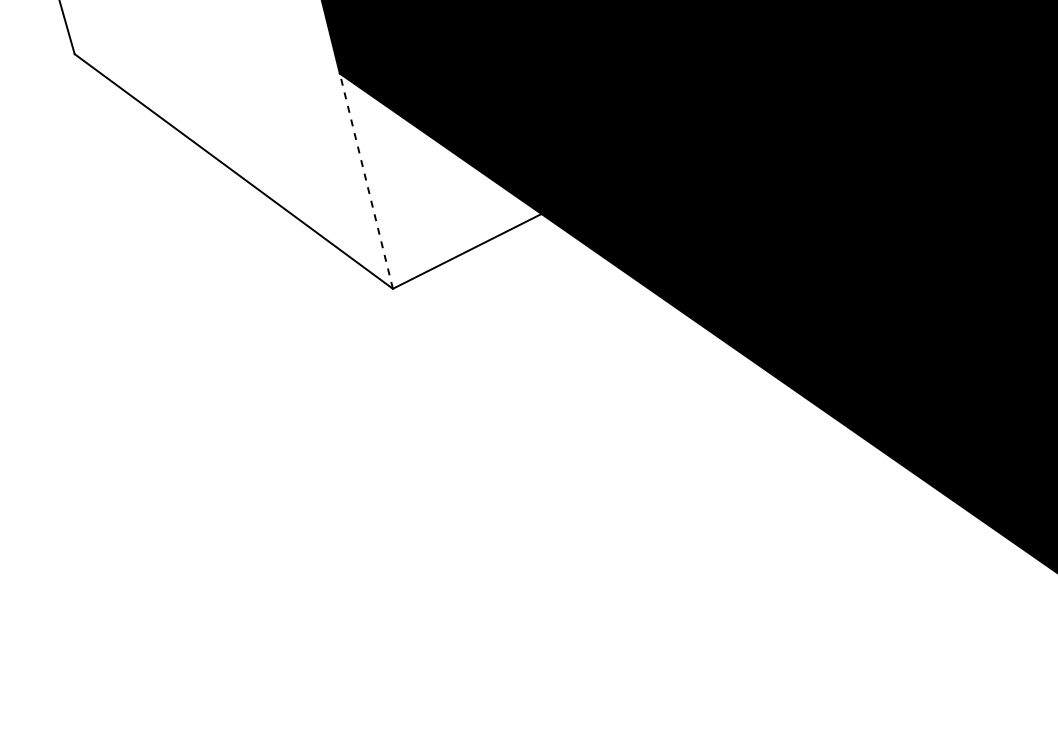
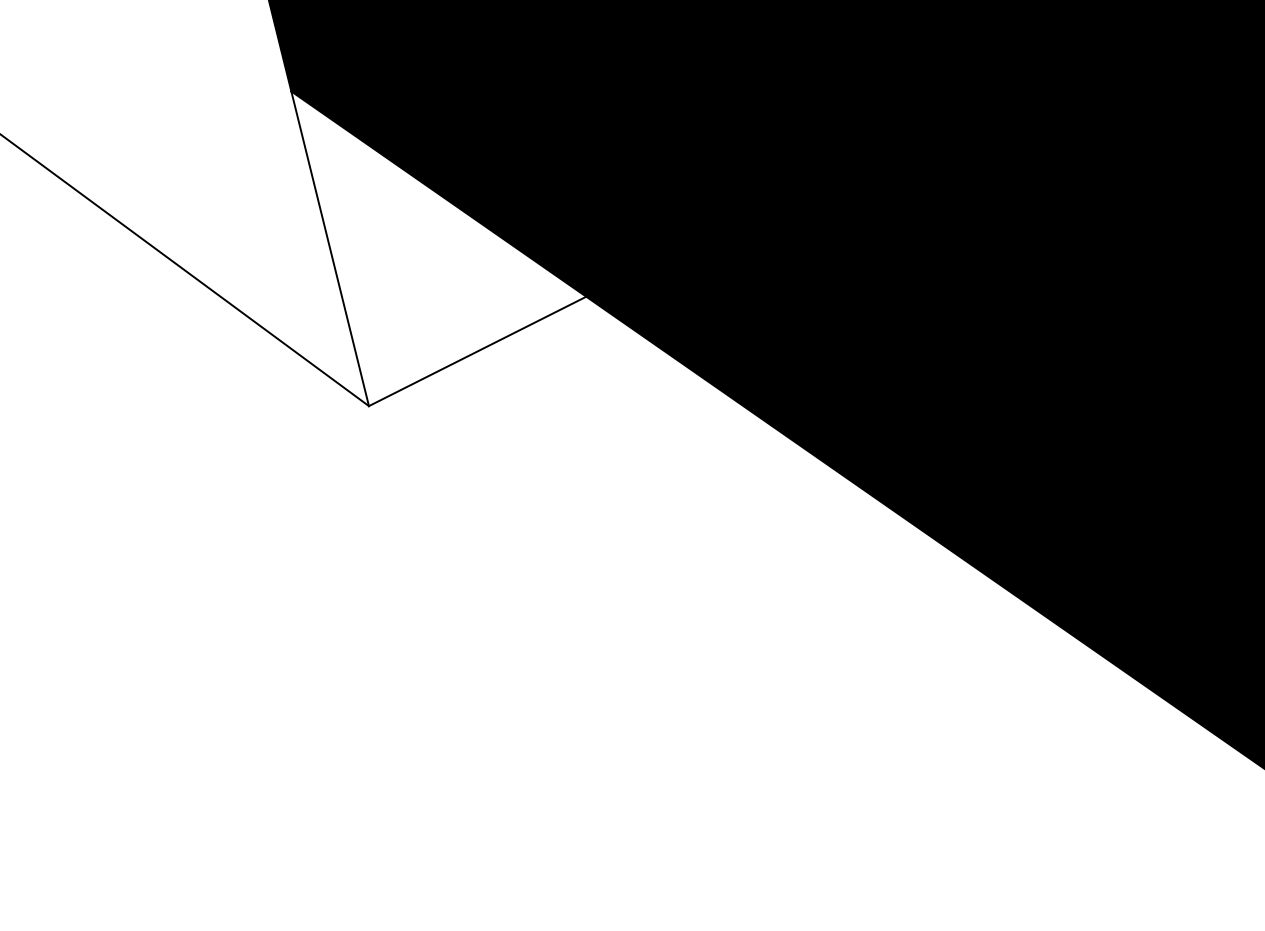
line: (366, 181) -> (330, 249), dashed -> solid

